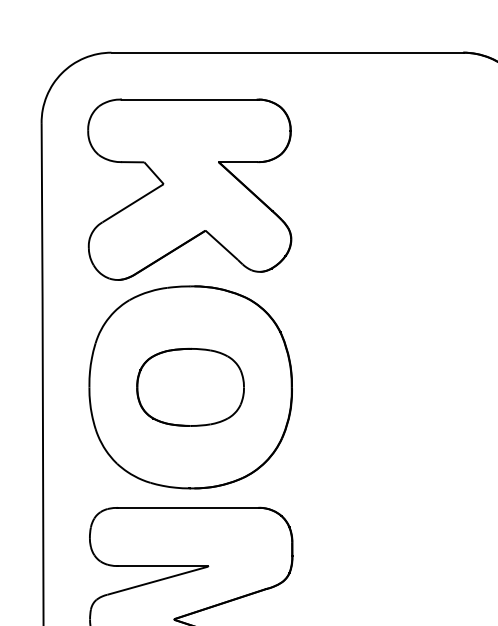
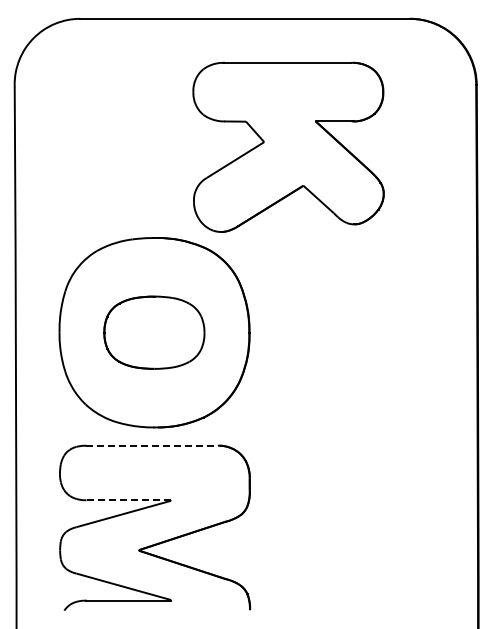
part: (189, 188) -> (288, 146), moved
line: (187, 507) -> (151, 445), solid -> dashed
line: (162, 566) -> (128, 500), solid -> dashed

